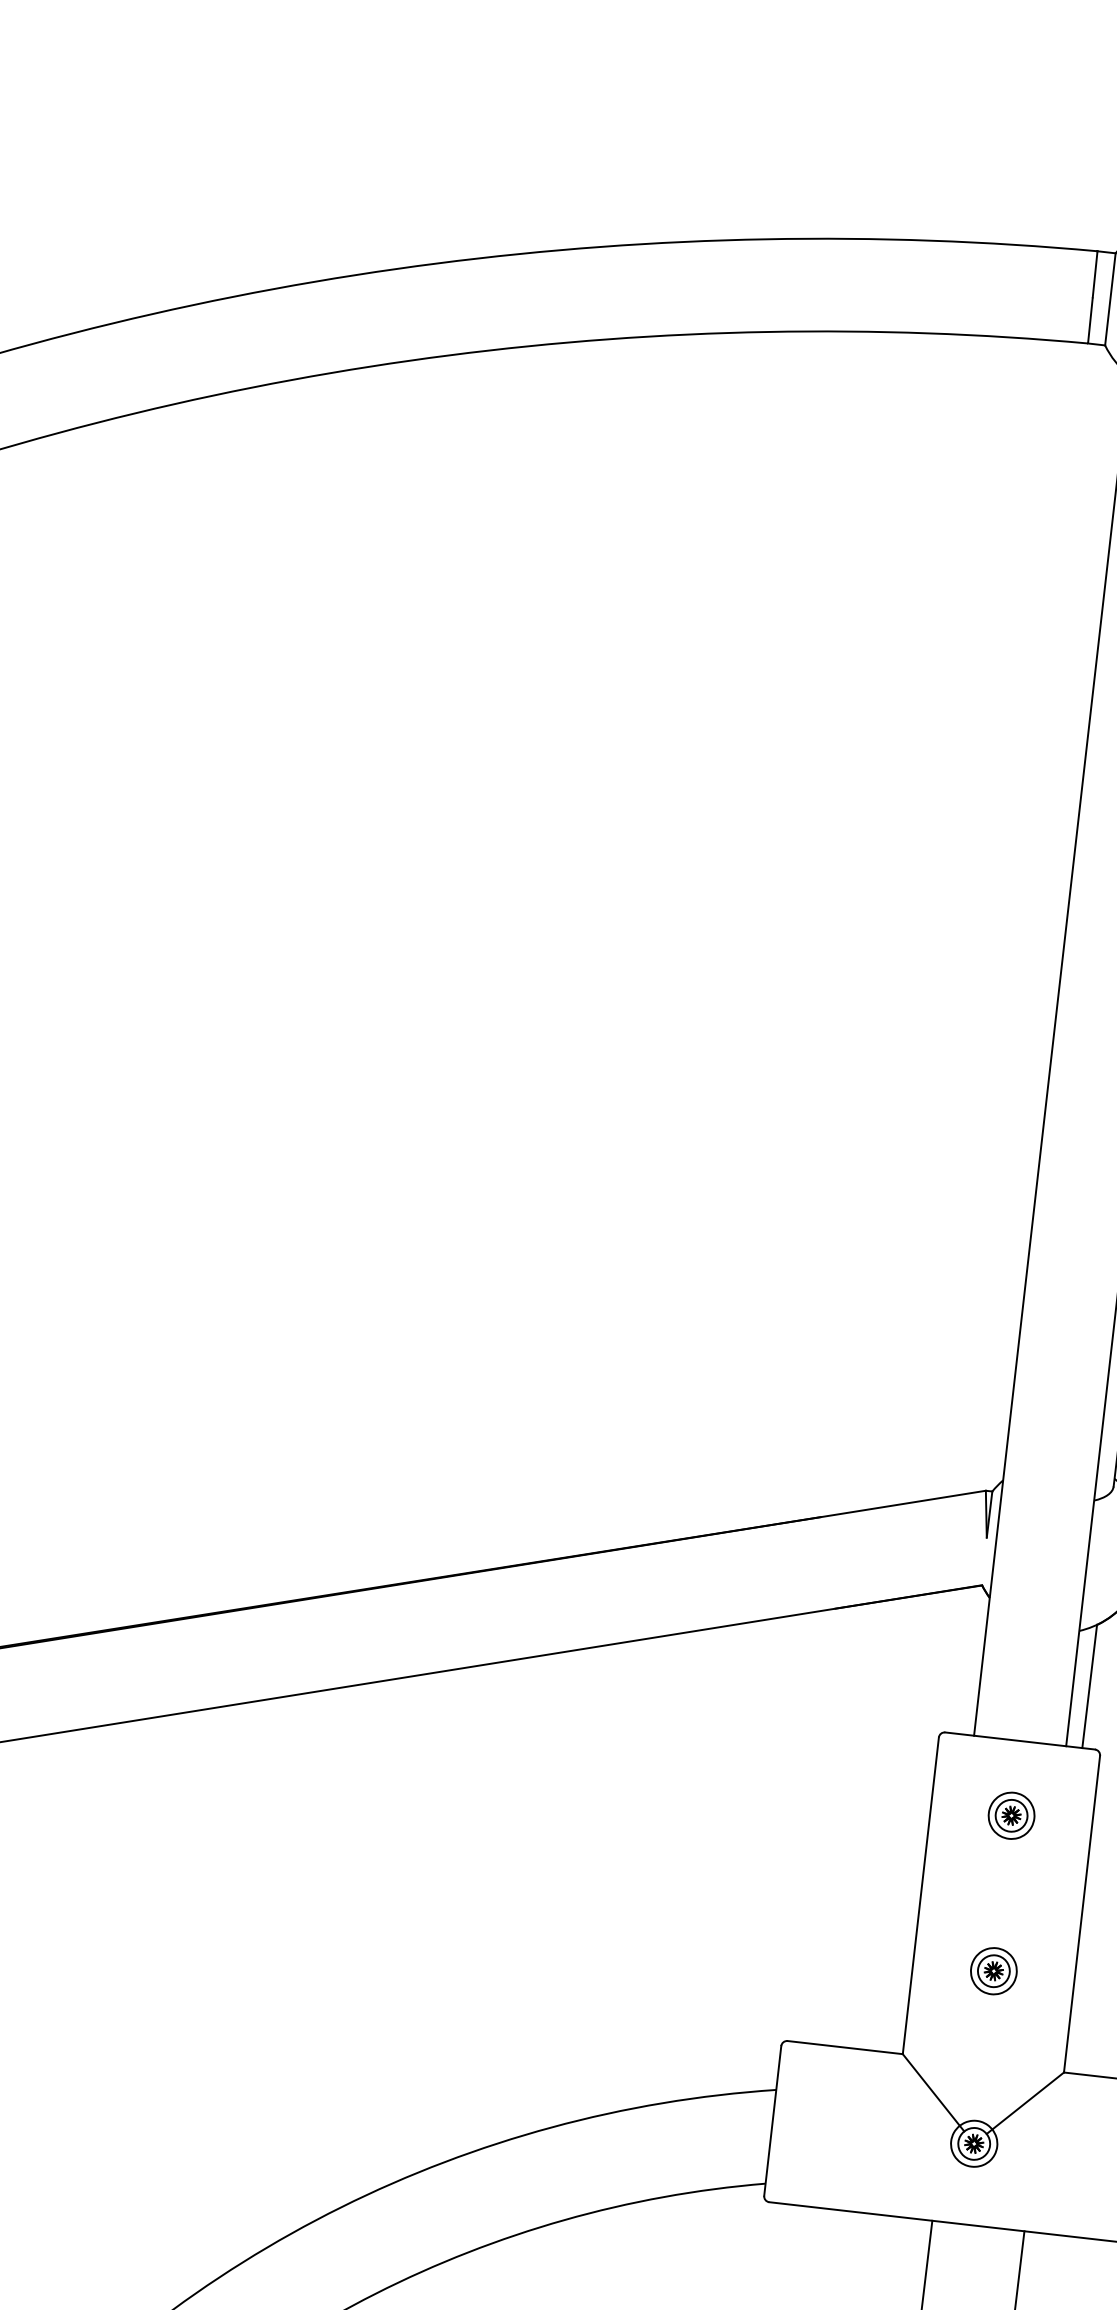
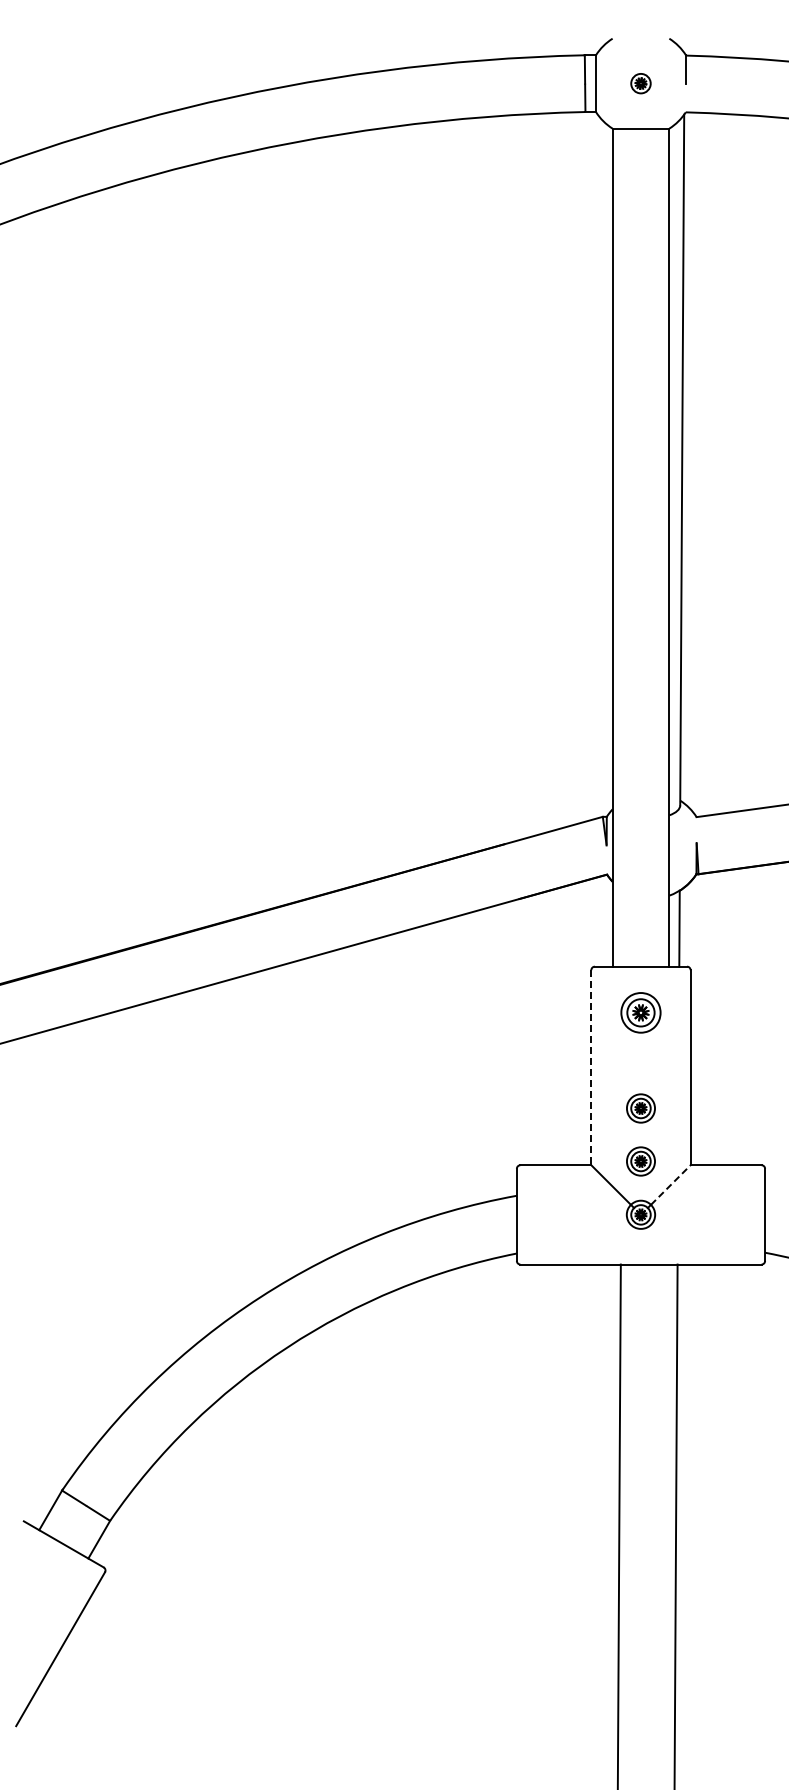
part: (1010, 1815) -> (640, 1012), size x1.4
line: (921, 1895) -> (591, 1067), solid -> dashed
part: (983, 2057) -> (640, 1161), added
line: (1029, 2100) -> (671, 1184), solid -> dashed

